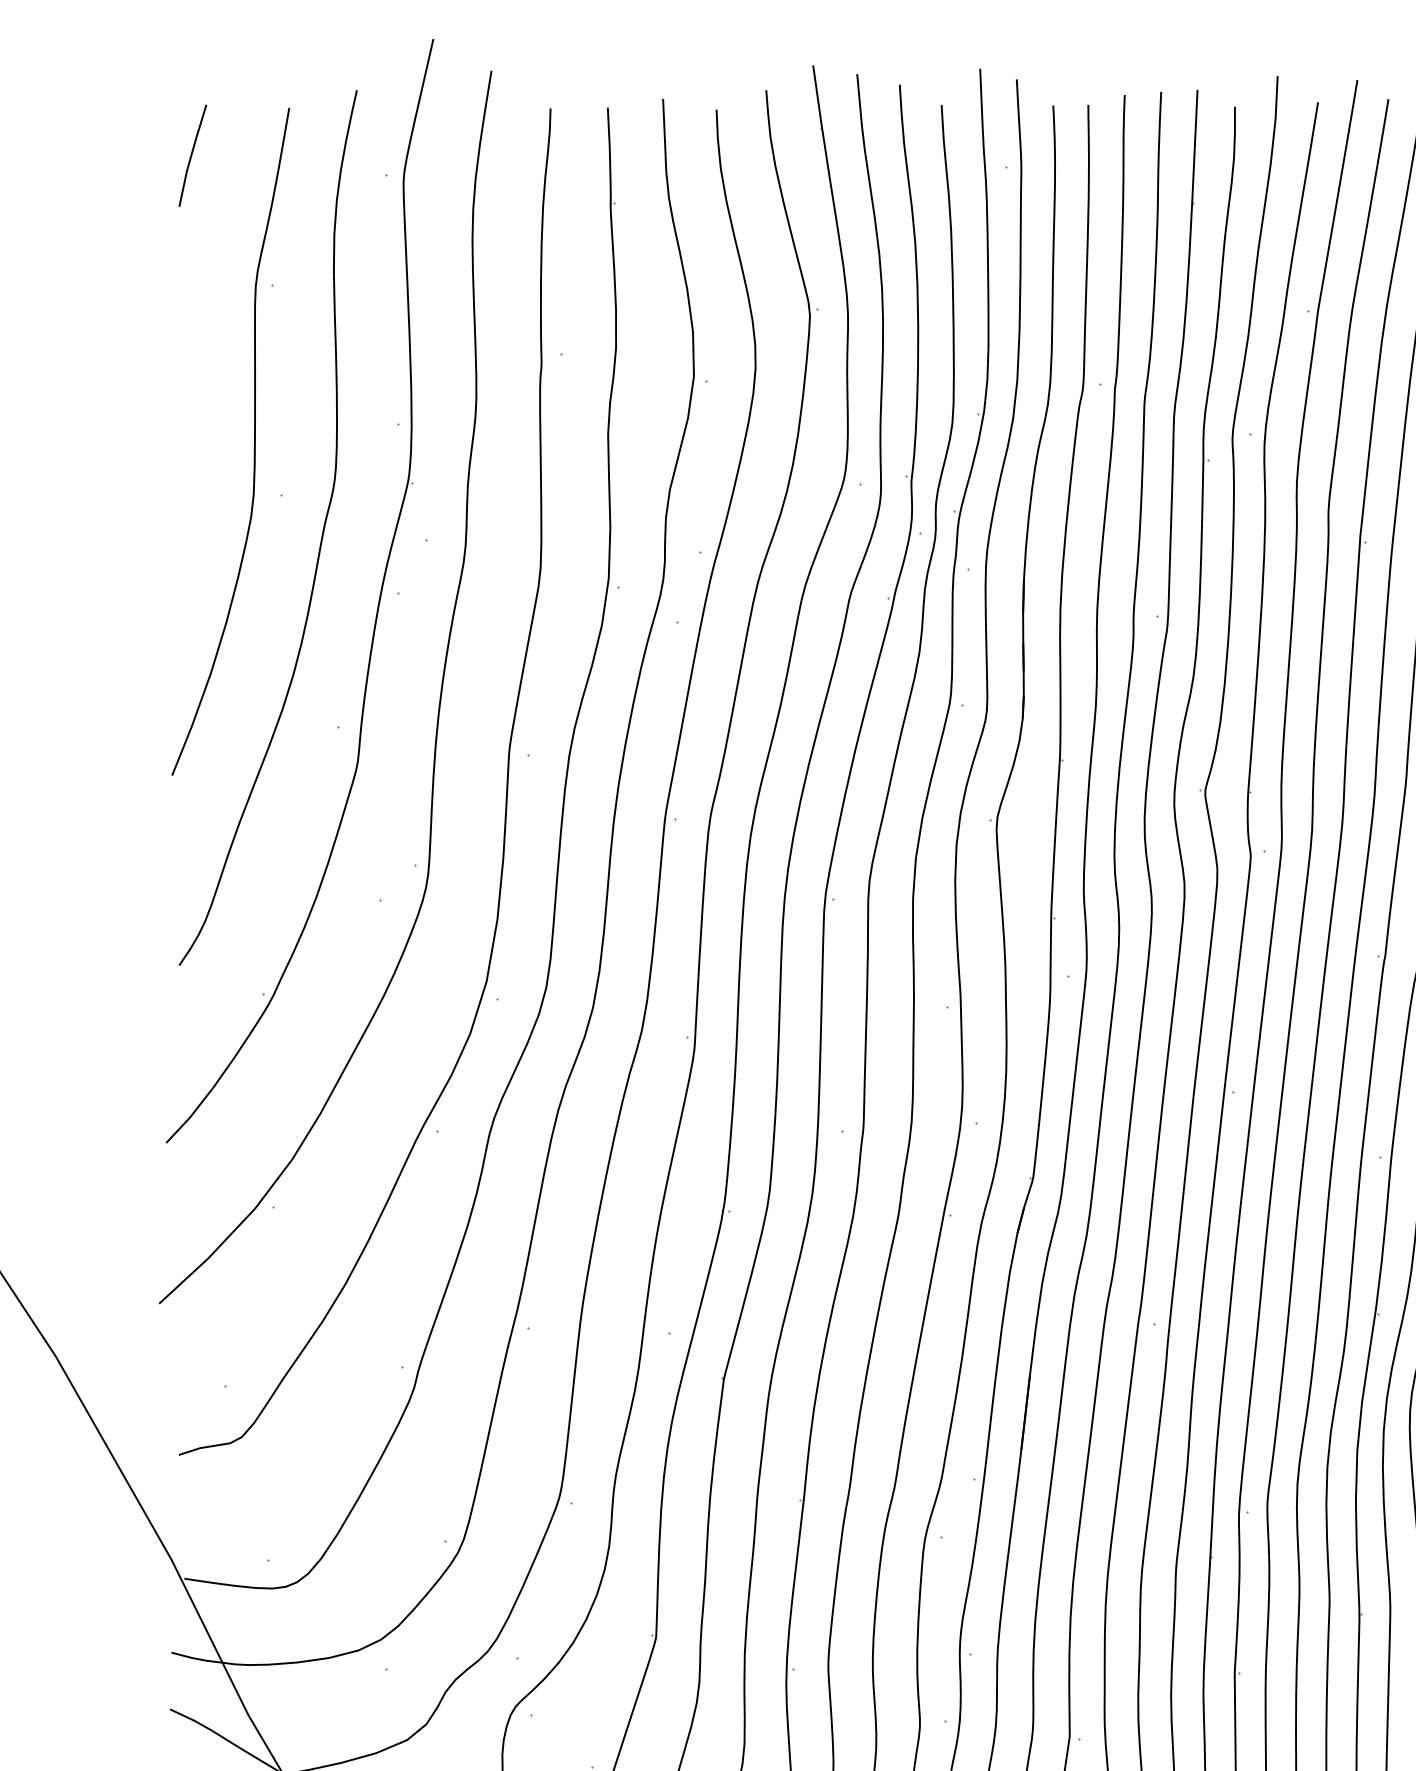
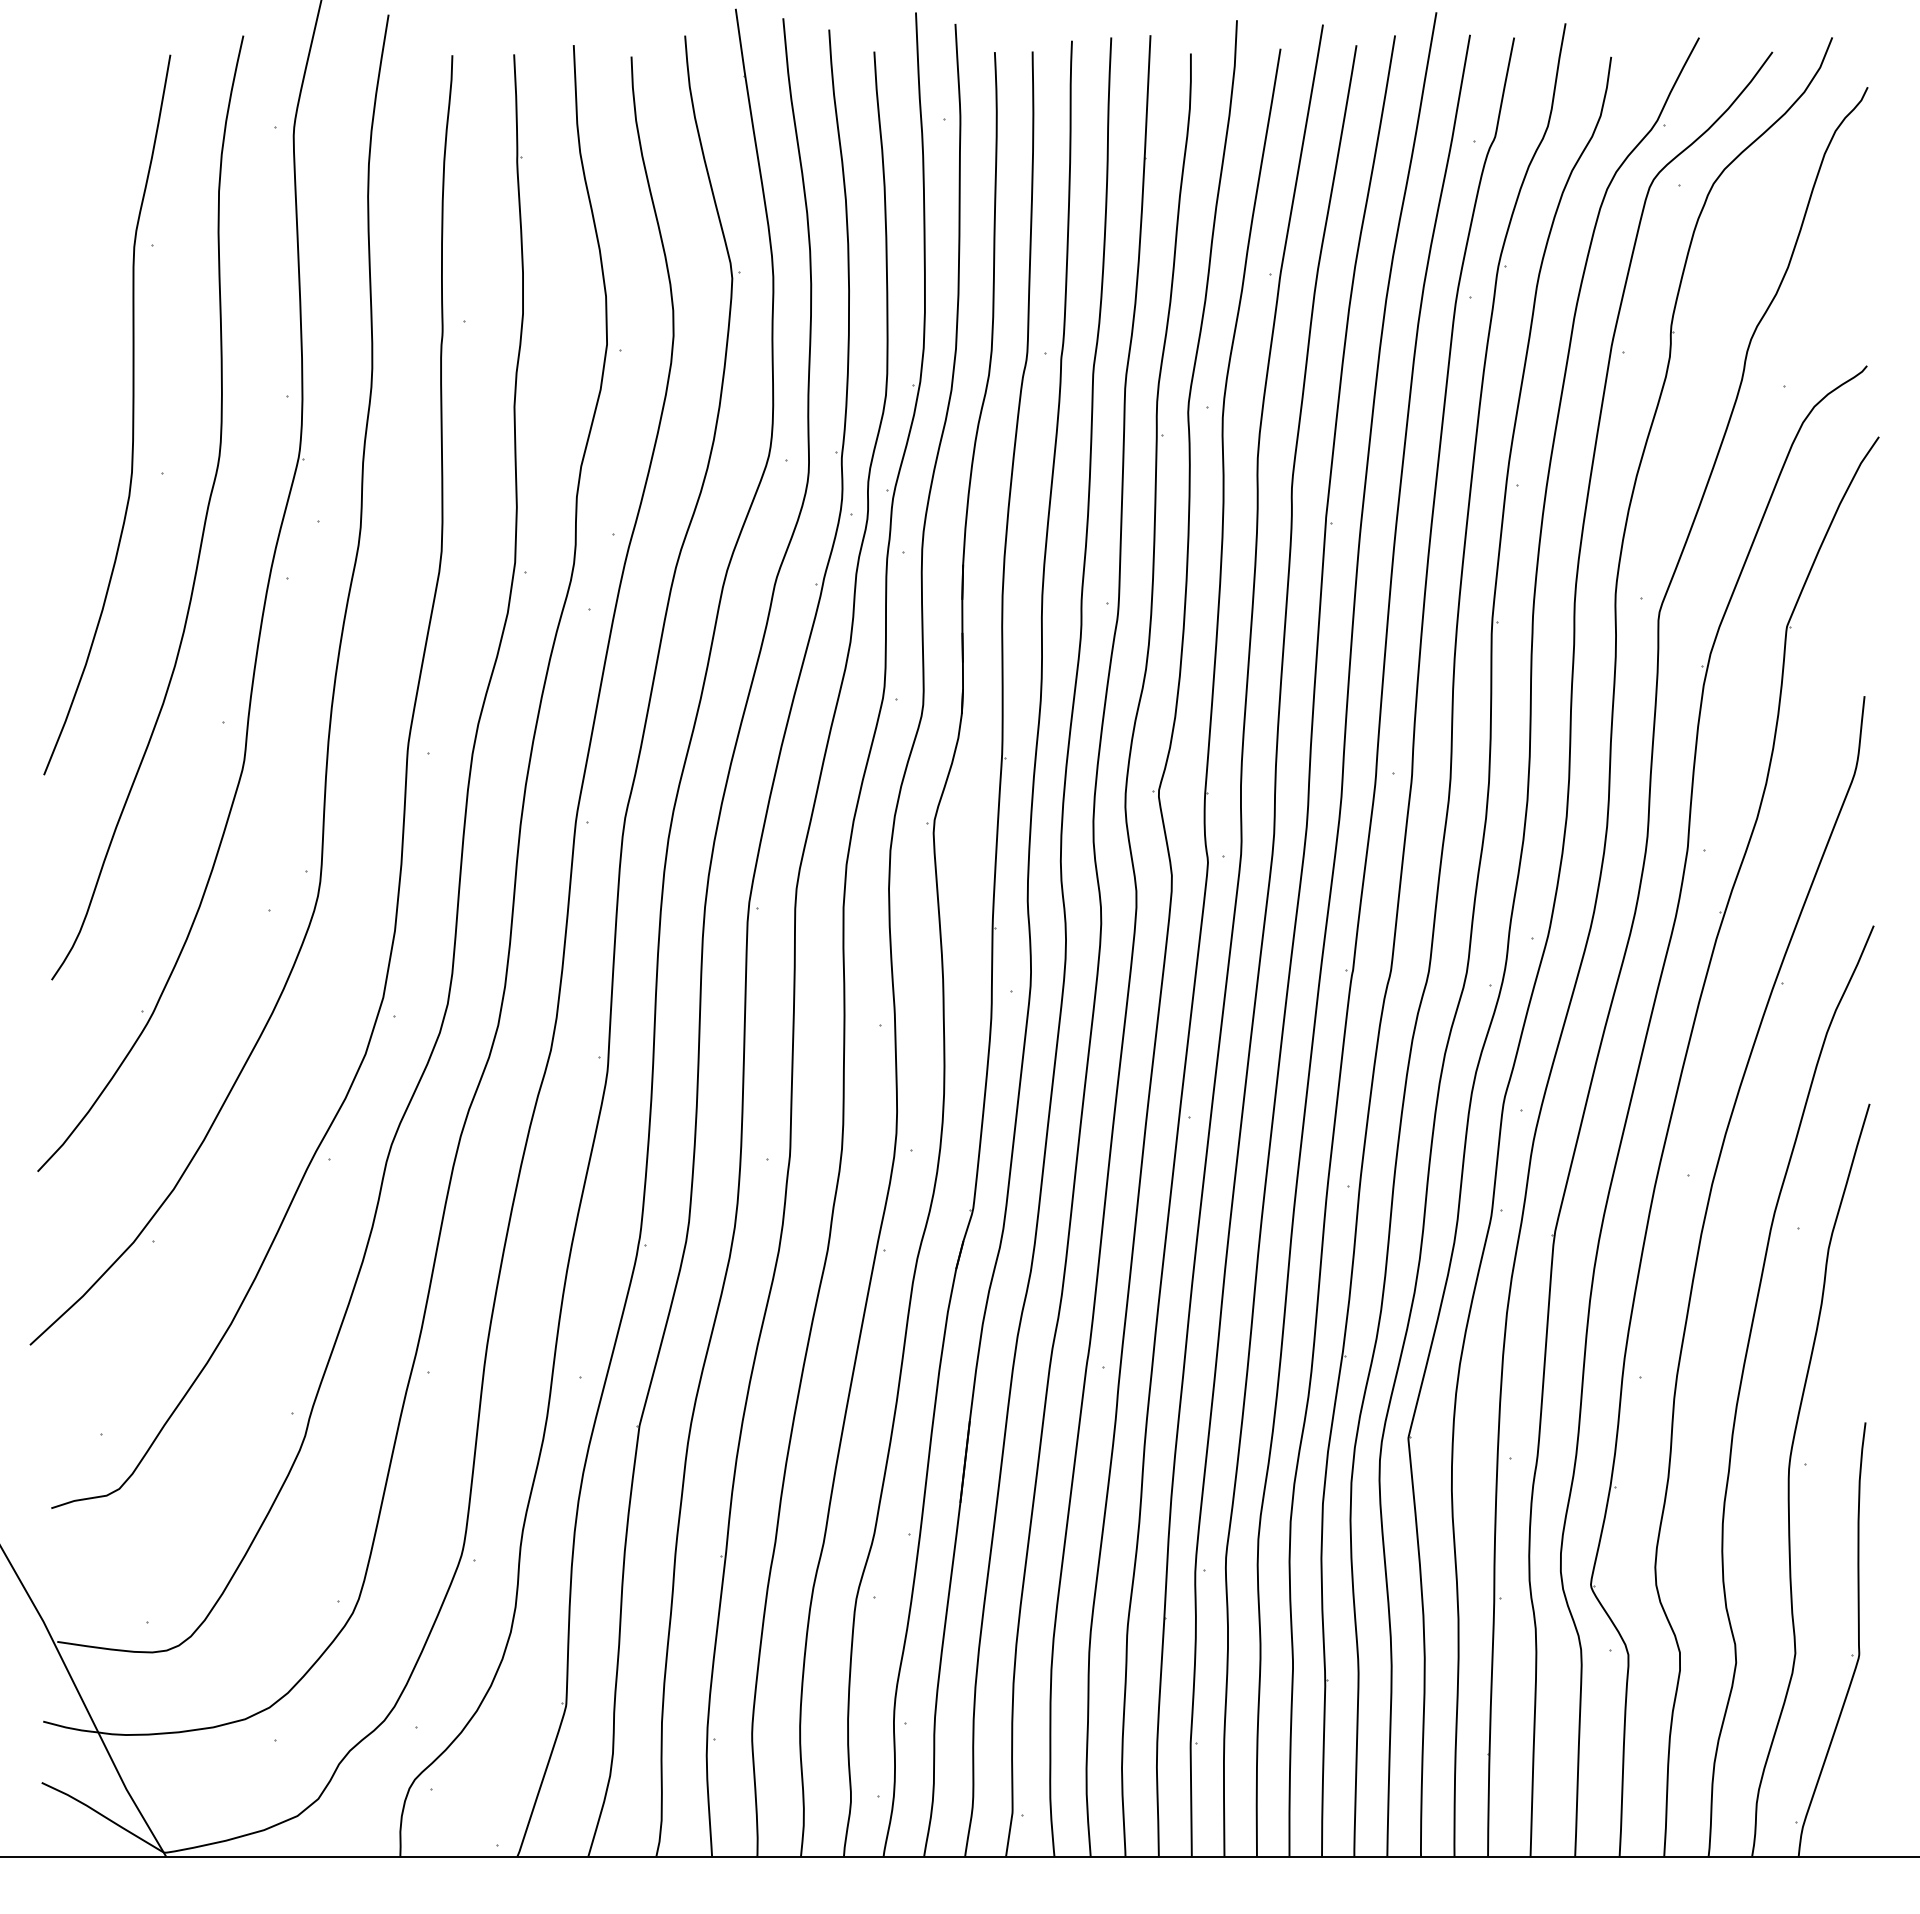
line: (192, 155) -> (65, 106), removed

